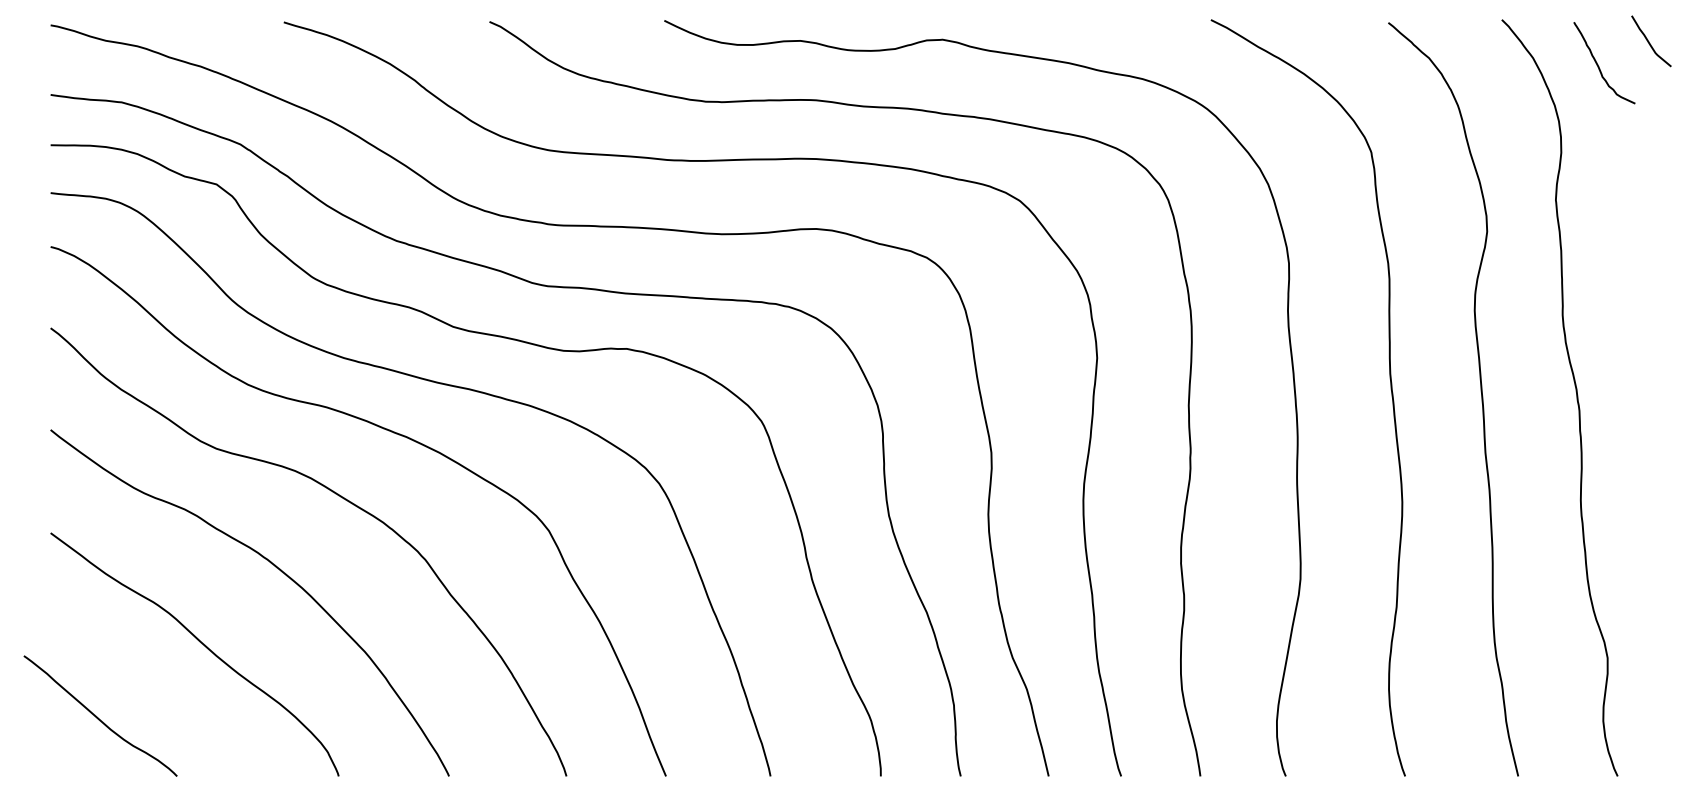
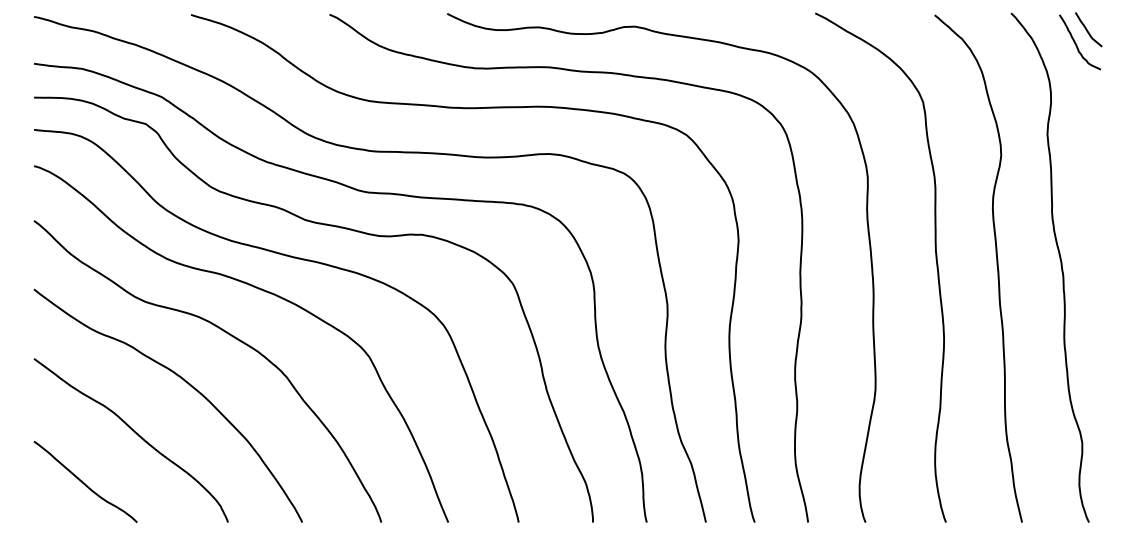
curve: (1649, 41) -> (1087, 29), moved
curve: (98, 716) -> (84, 482), moved

